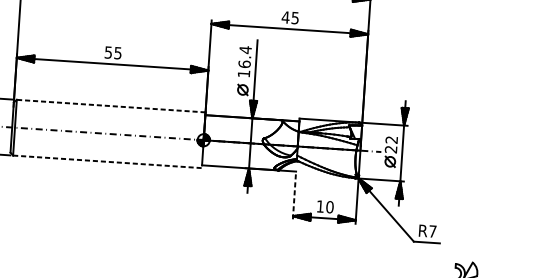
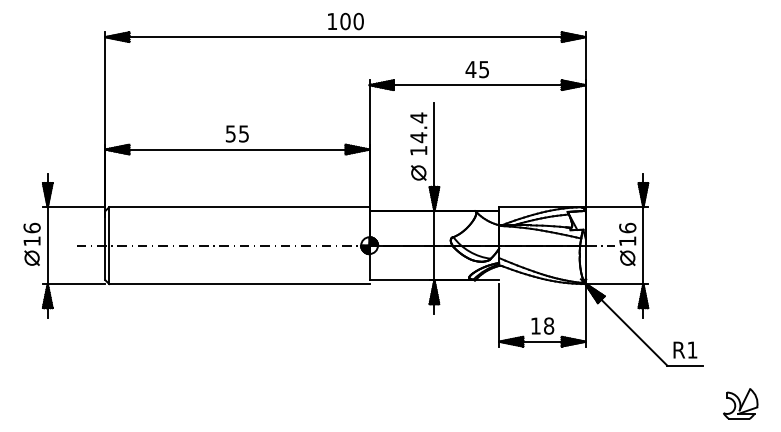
text: (244, 64) -> (418, 137), 16.4 -> 14.4
line: (110, 106) -> (238, 207), dashed -> solid
text: (391, 144) -> (627, 234), 22 -> 16
line: (107, 162) -> (239, 284), dashed -> solid
line: (294, 197) -> (499, 315), dashed -> solid
text: (329, 206) -> (548, 325), 10 -> 18
text: (432, 231) -> (692, 349), R7 -> R1

